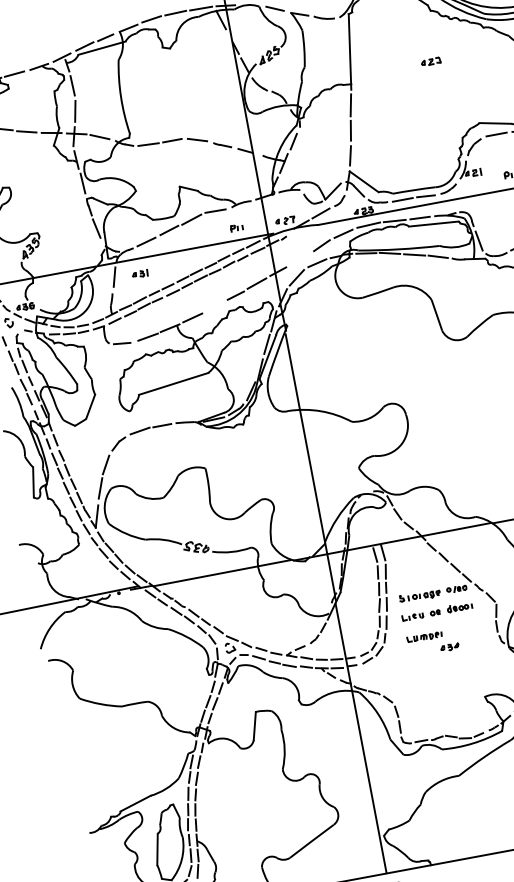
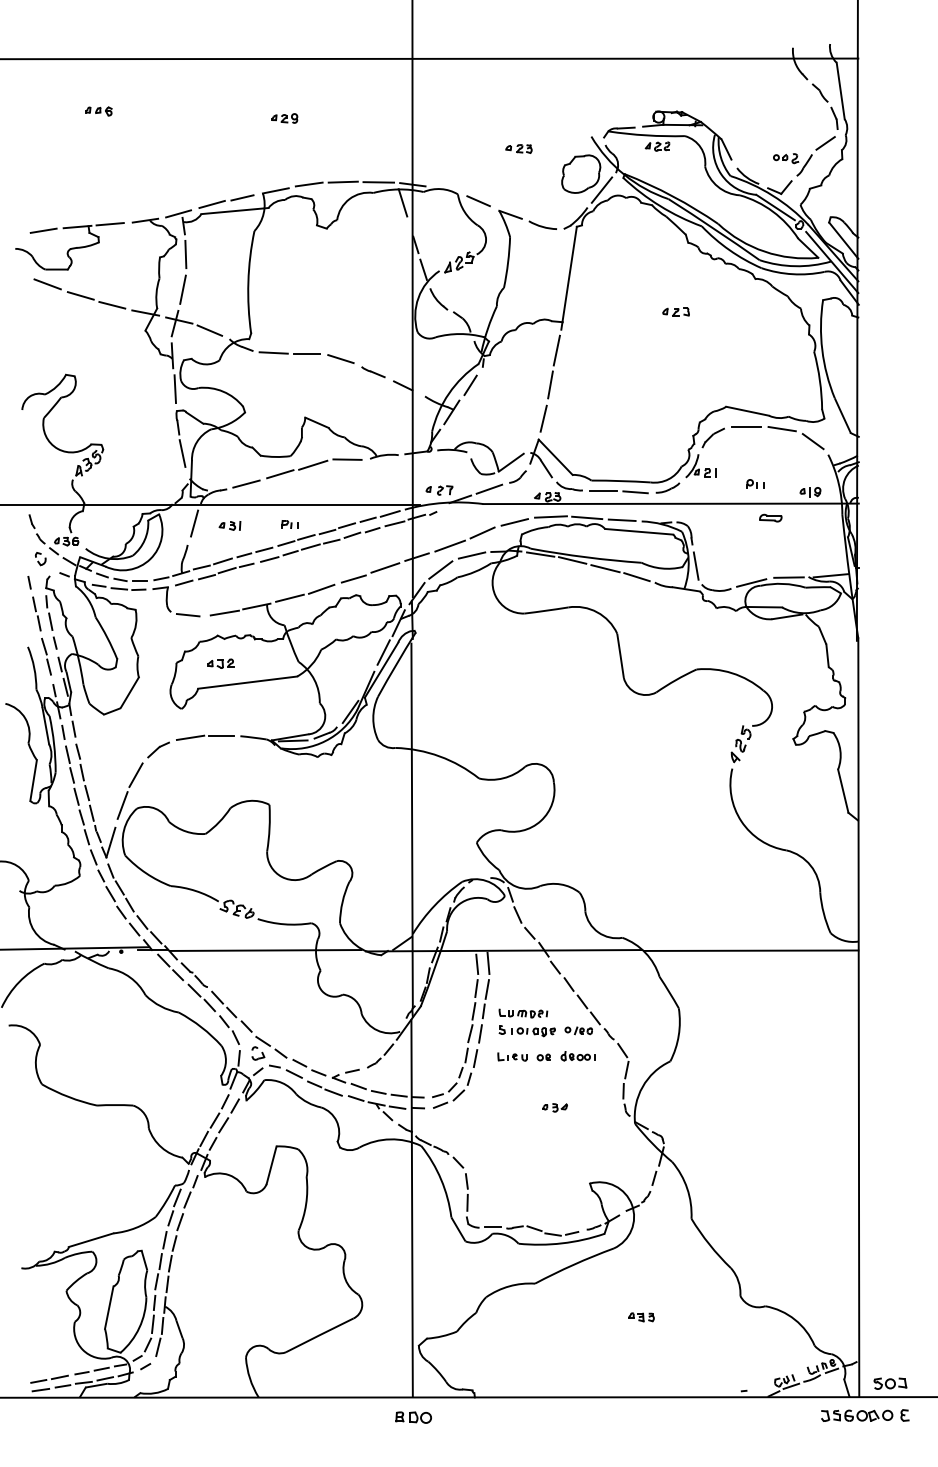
part: (236, 227) -> (289, 524), moved
line: (300, 258) -> (450, 545), added
line: (214, 306) -> (321, 588), added
part: (151, 373) -> (220, 663), added
part: (424, 637) -> (523, 1013), moved

